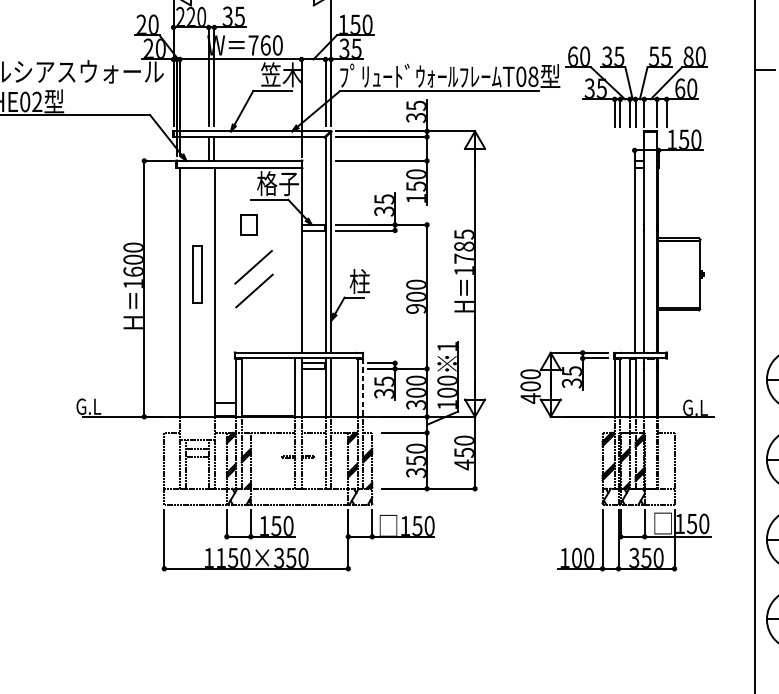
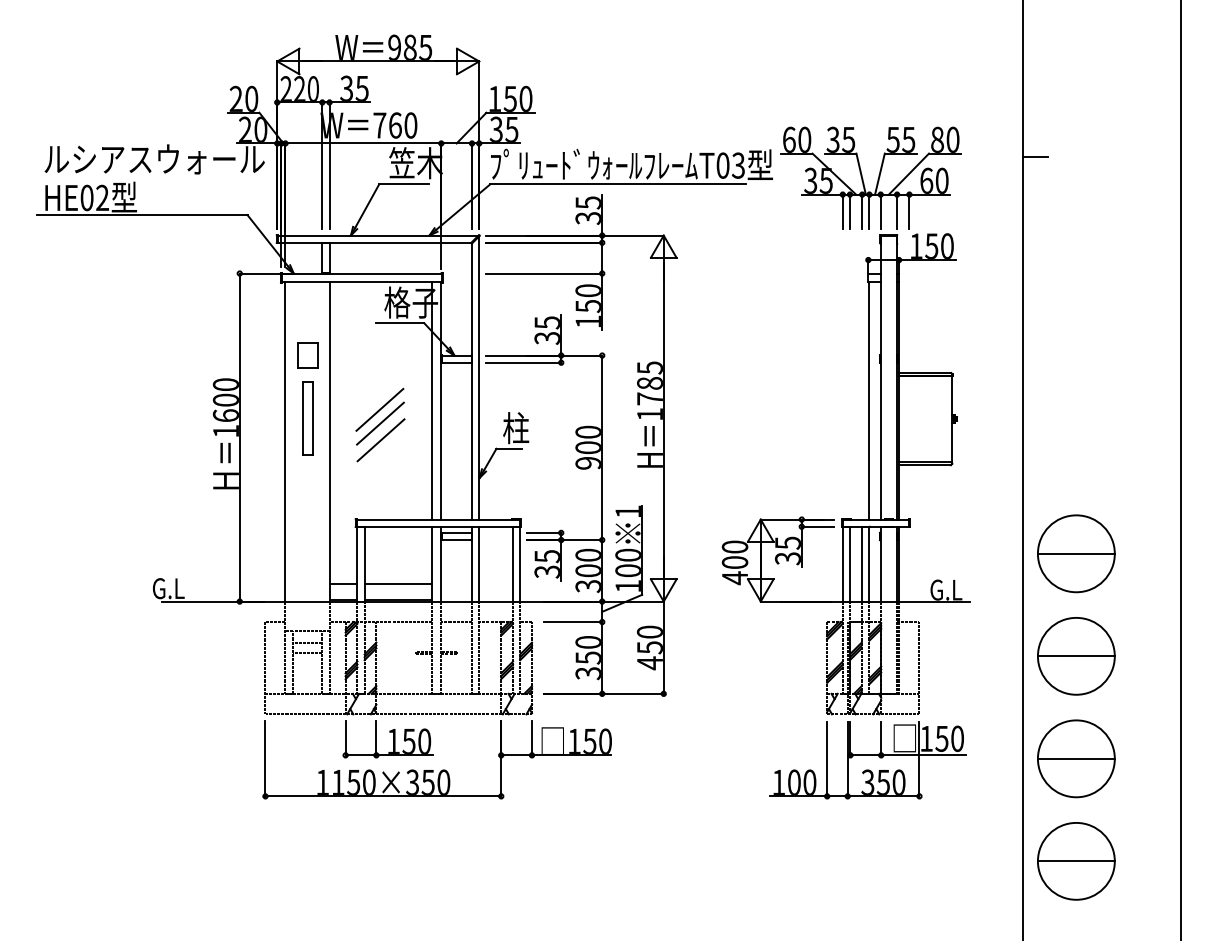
text: (533, 76) -> (738, 165), T08 -> T03
part: (248, 224) -> (307, 355), moved
line: (294, 259) -> (432, 400), added
line: (254, 277) -> (380, 423), added
line: (363, 387) -> (520, 564), dashed -> solid
line: (268, 402) -> (398, 583), added

